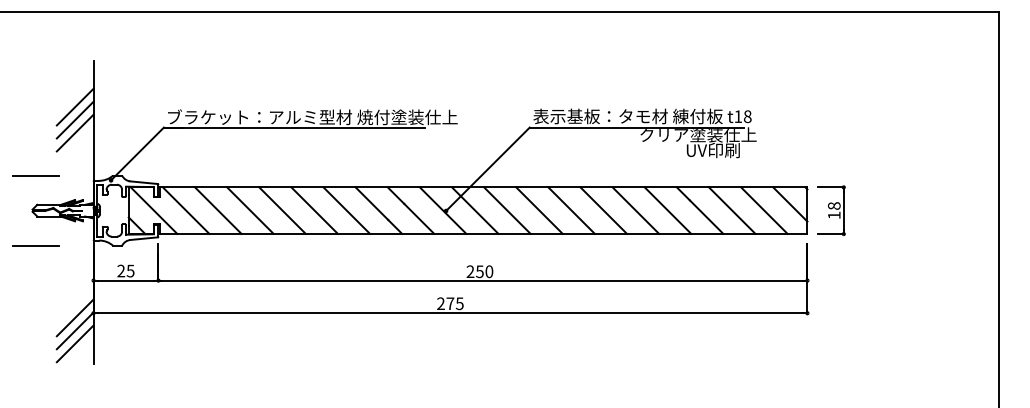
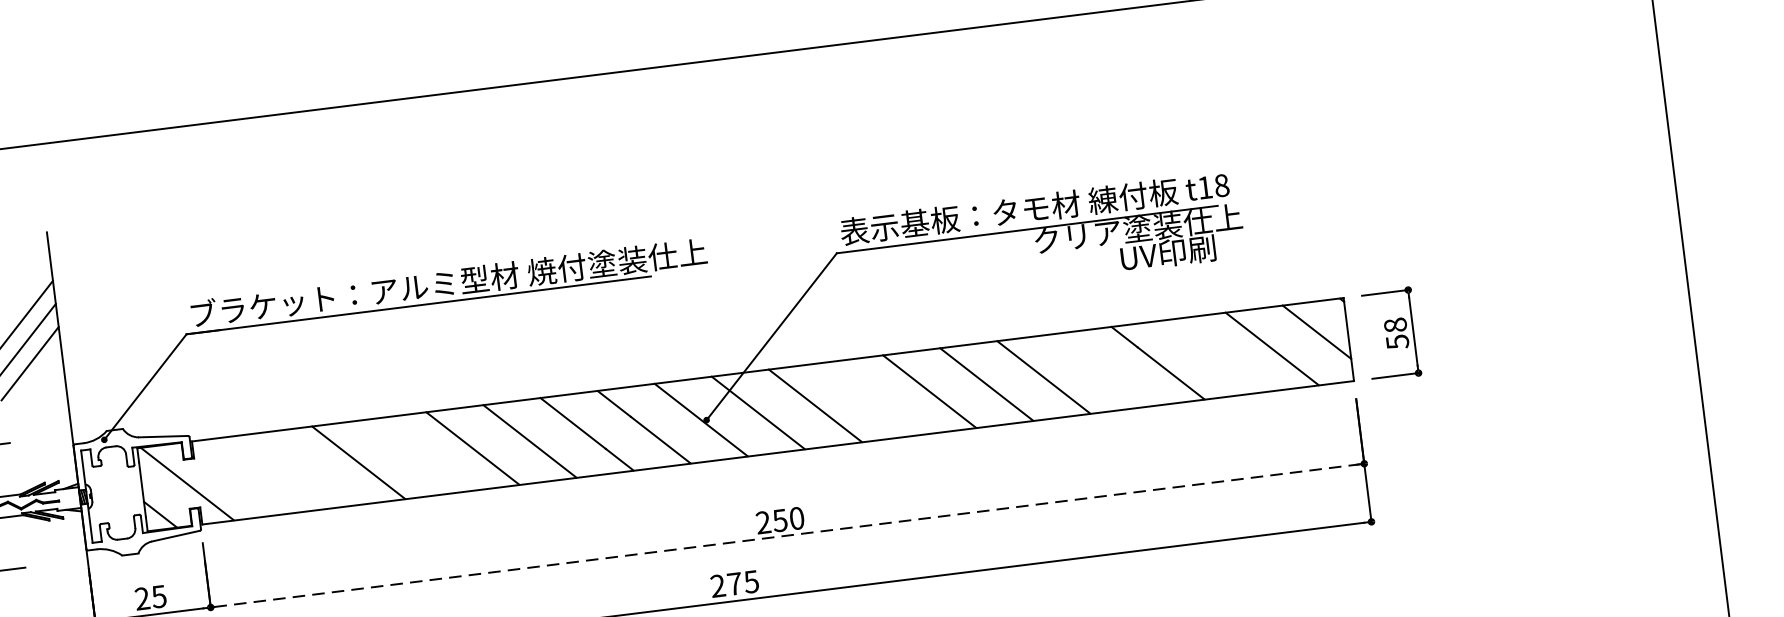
line: (185, 210) -> (243, 476), removed
line: (217, 210) -> (300, 469), removed
line: (282, 210) -> (415, 455), removed
line: (539, 210) -> (872, 398), removed
line: (667, 210) -> (1100, 370), removed
line: (731, 210) -> (1213, 356), removed
text: (834, 215) -> (1397, 342), 18 -> 58
line: (483, 280) -> (788, 535), solid -> dashed

